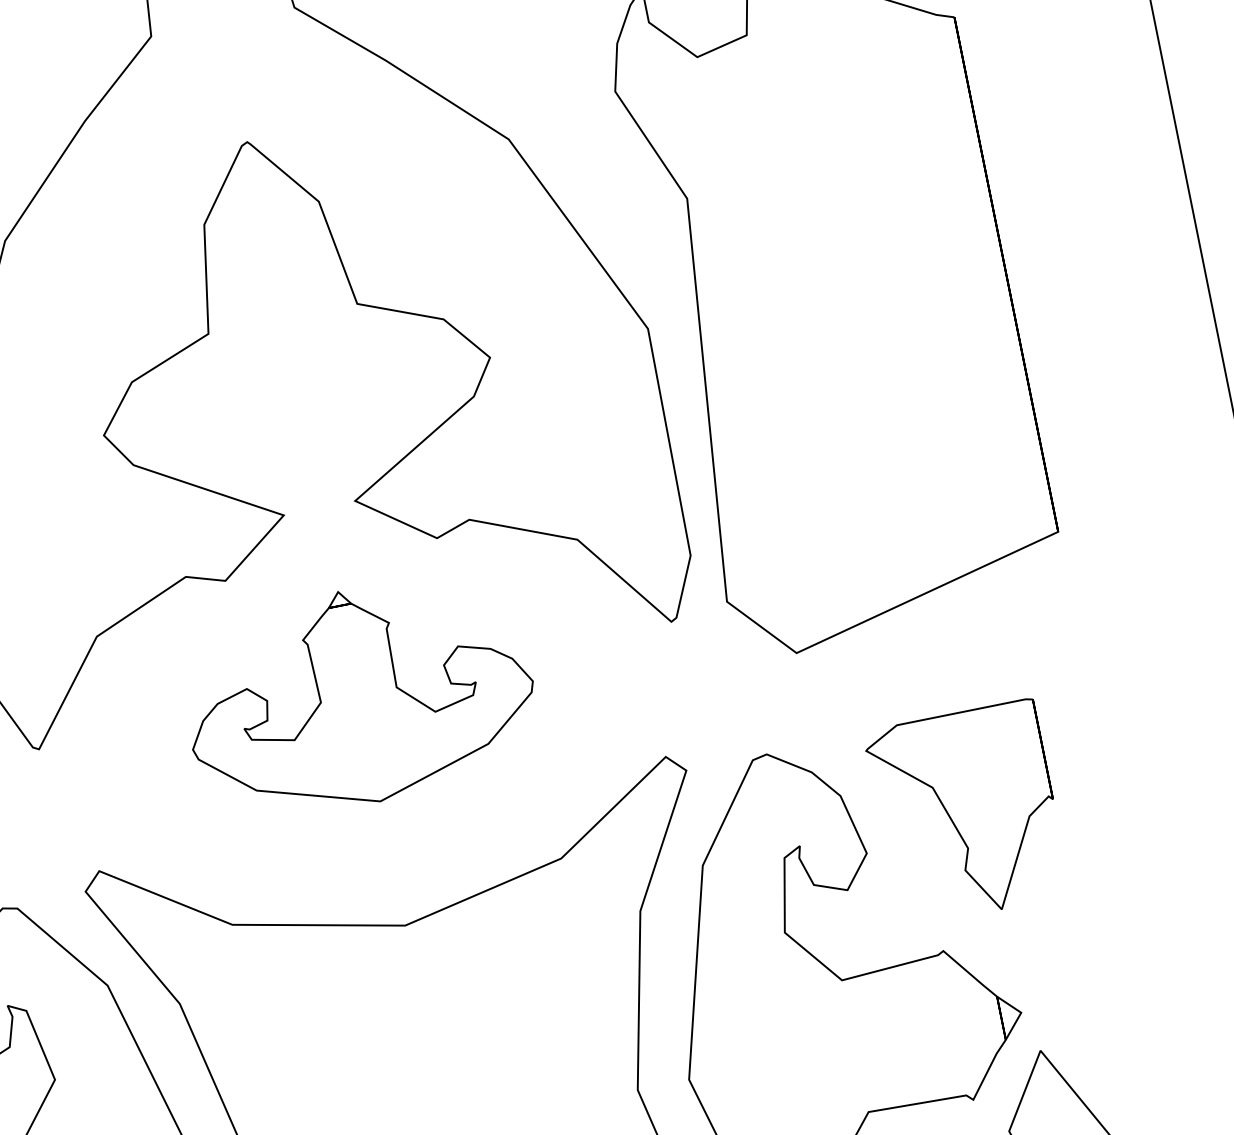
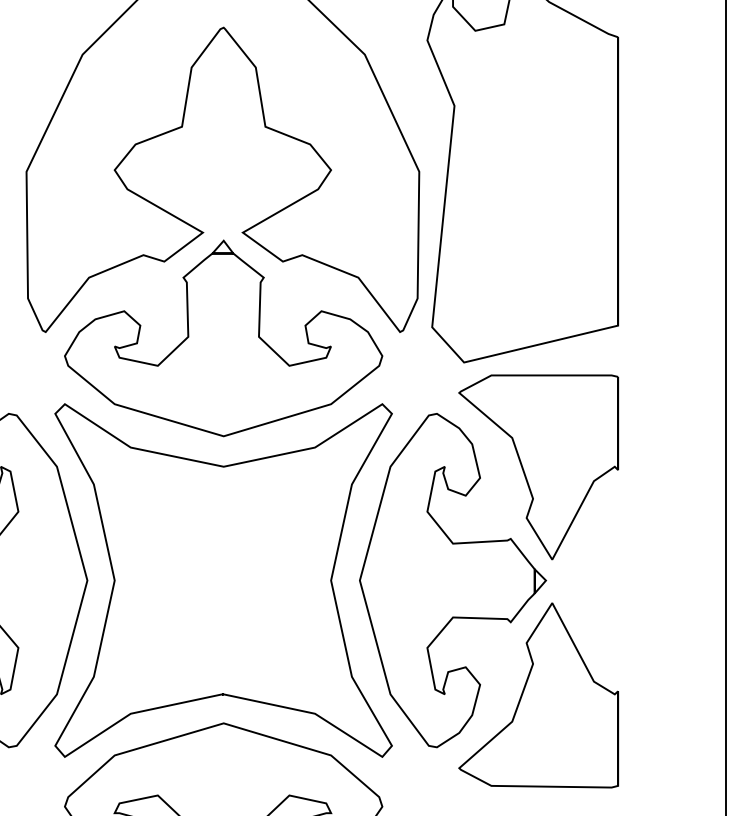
part: (358, 696) -> (223, 338), size x1.67
part: (967, 813) -> (538, 467), size x1.67

